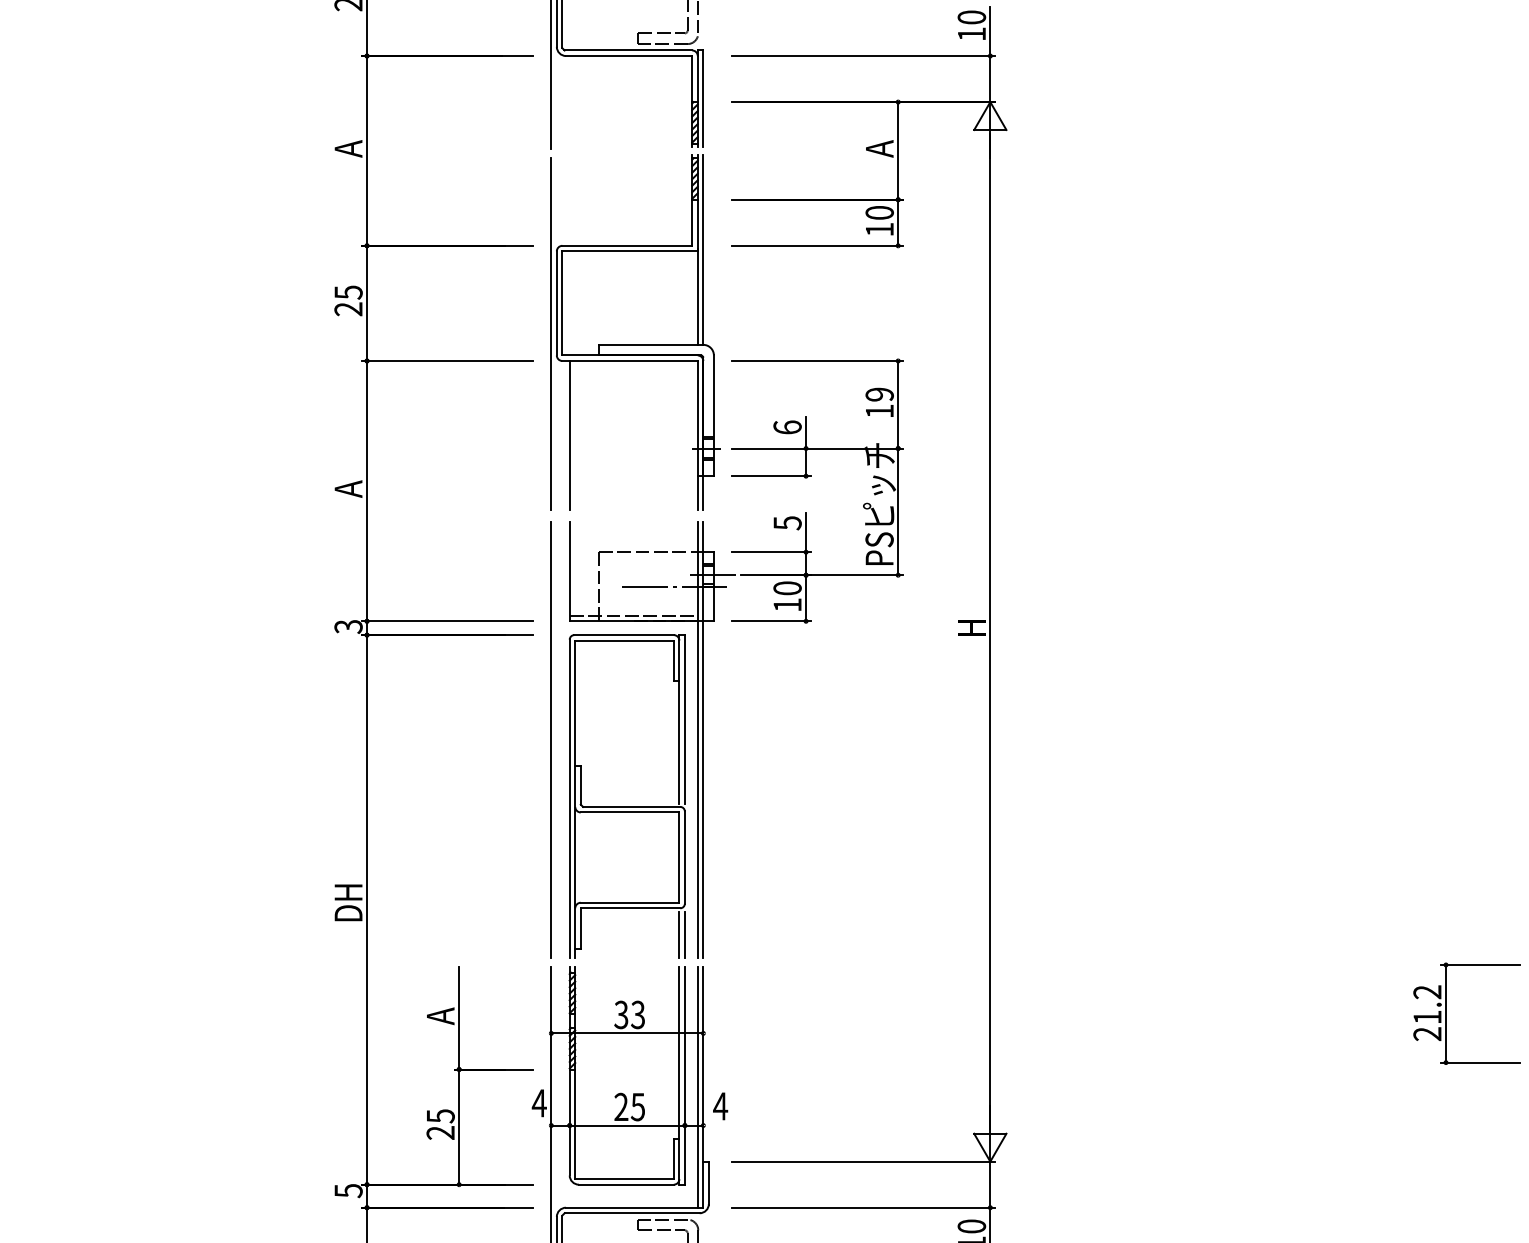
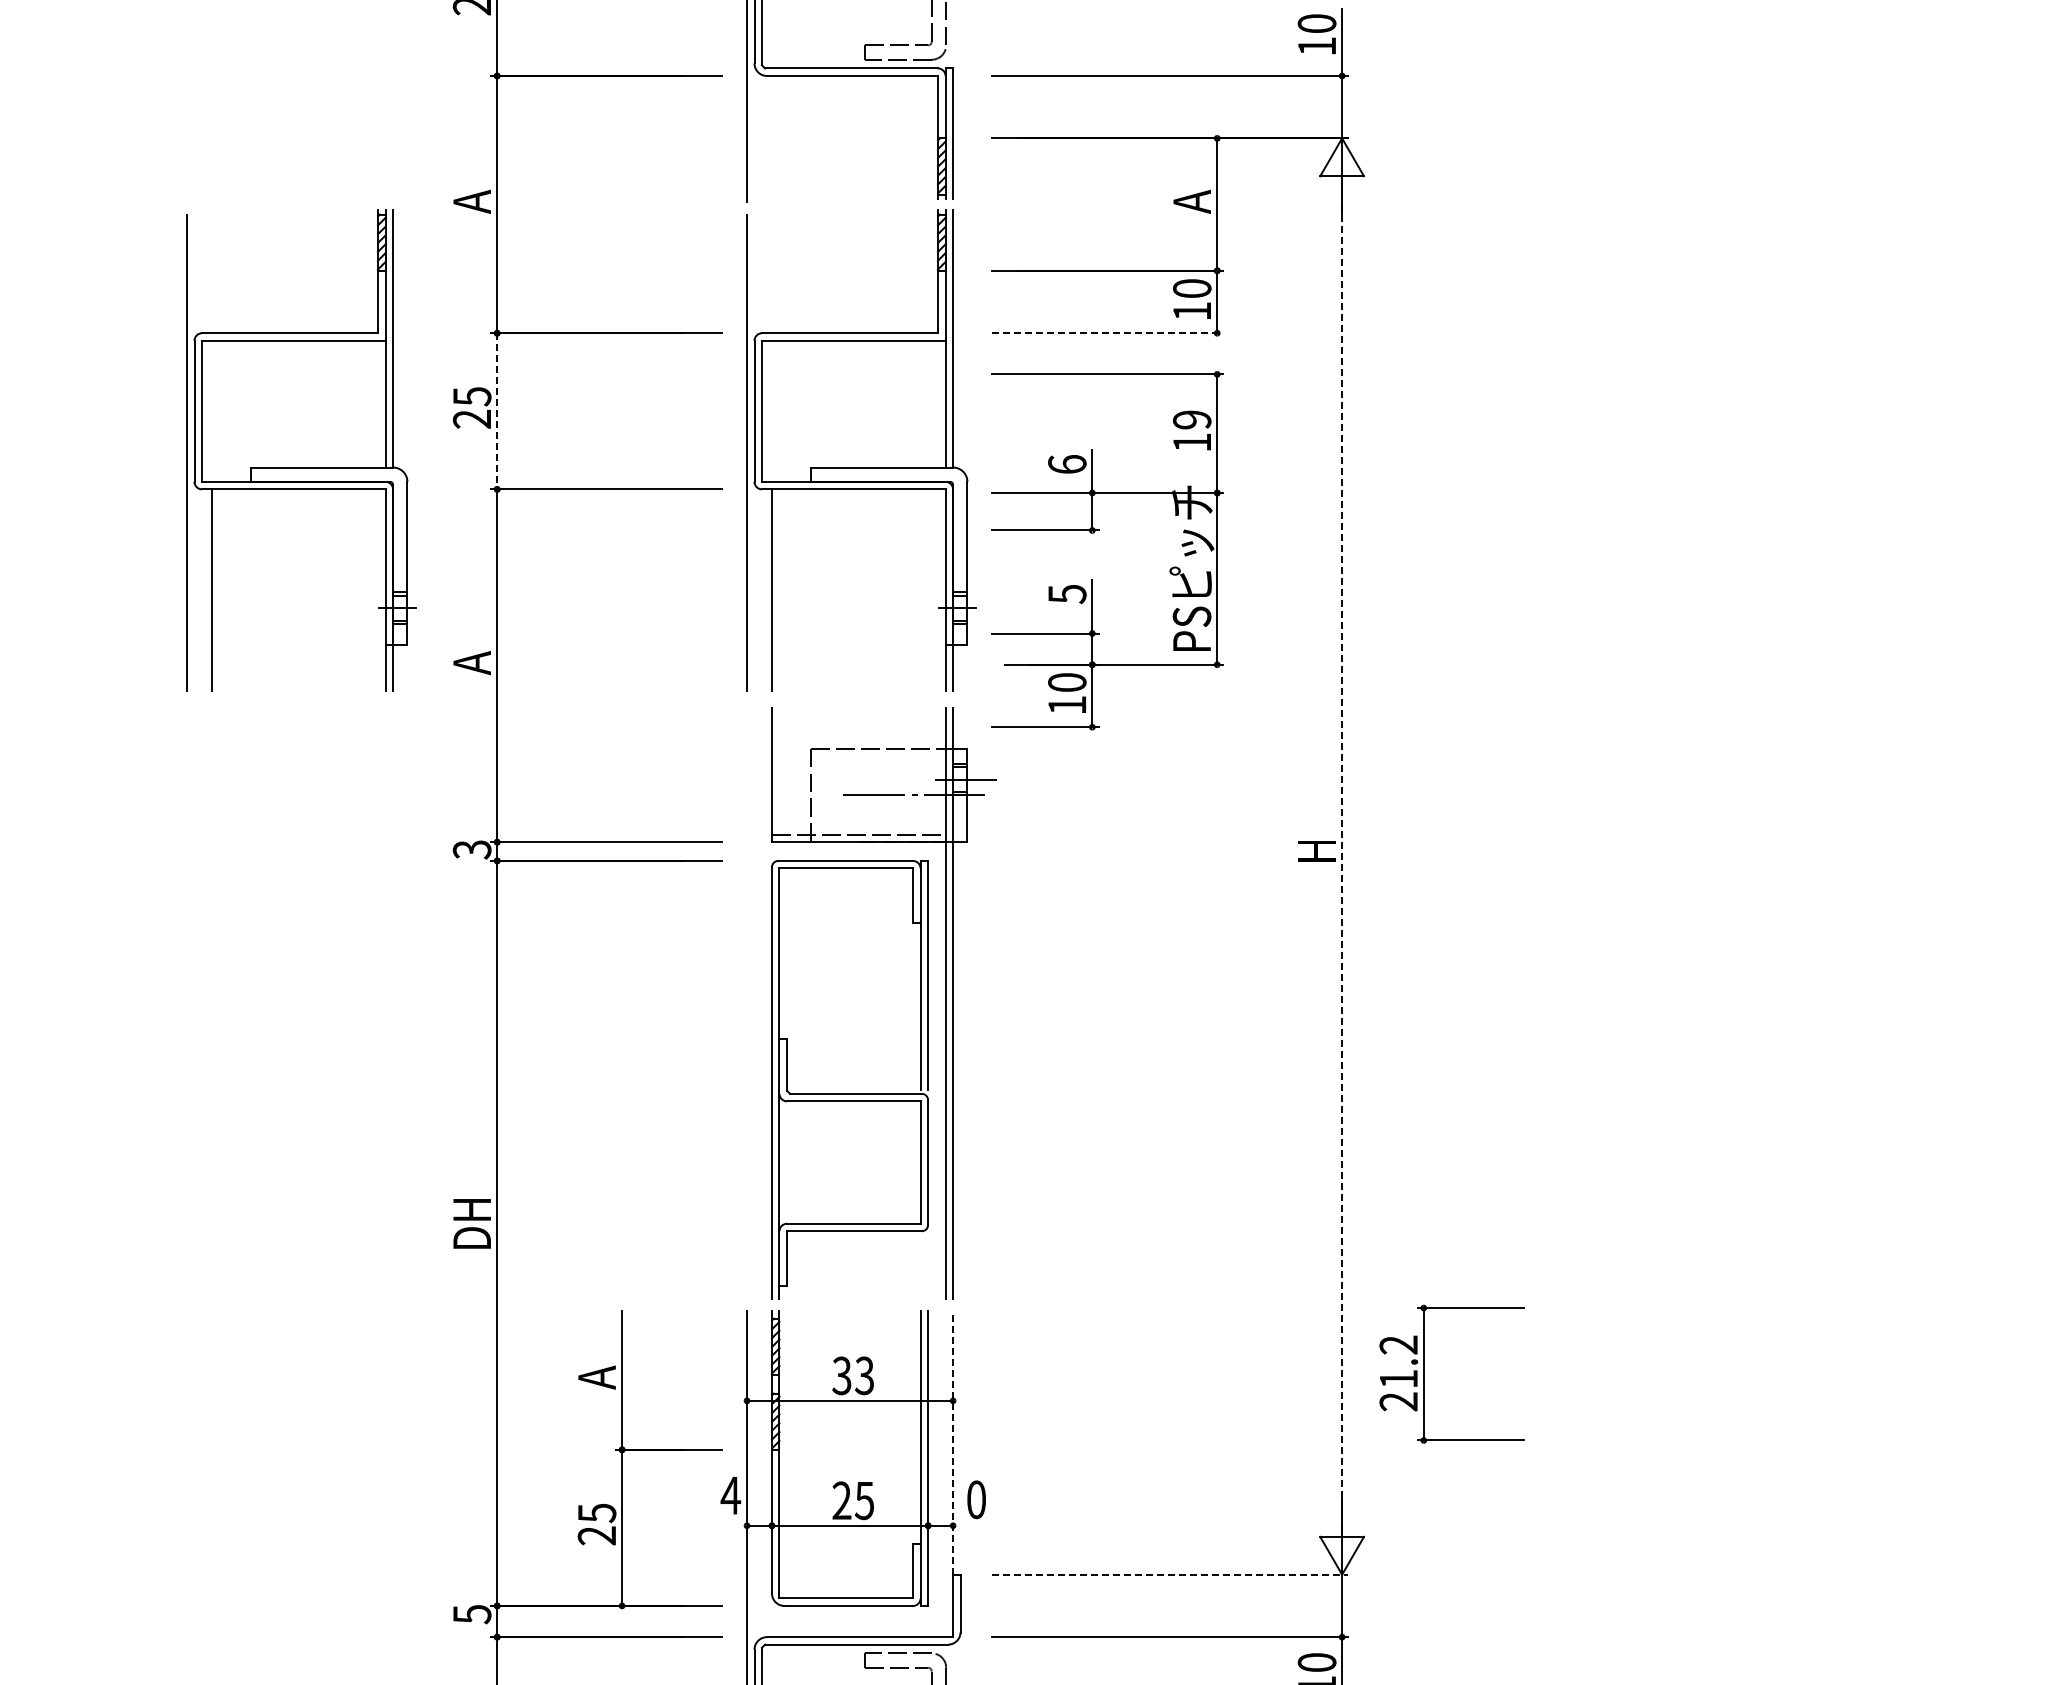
line: (817, 246) -> (1107, 333), solid -> dashed
line: (367, 303) -> (497, 411), solid -> dashed
part: (222, 332) -> (301, 450), added
part: (811, 476) -> (1099, 530), moved
line: (990, 632) -> (1342, 857), solid -> dashed
line: (551, 739) -> (747, 1002), removed
line: (679, 935) -> (920, 1267), removed
line: (685, 935) -> (928, 1267), removed
part: (1446, 1013) -> (1424, 1373), moved
line: (703, 1064) -> (953, 1442), solid -> dashed
line: (697, 1086) -> (945, 1473), removed
text: (720, 1106) -> (976, 1499), 4 -> 0
line: (863, 1161) -> (1170, 1574), solid -> dashed

